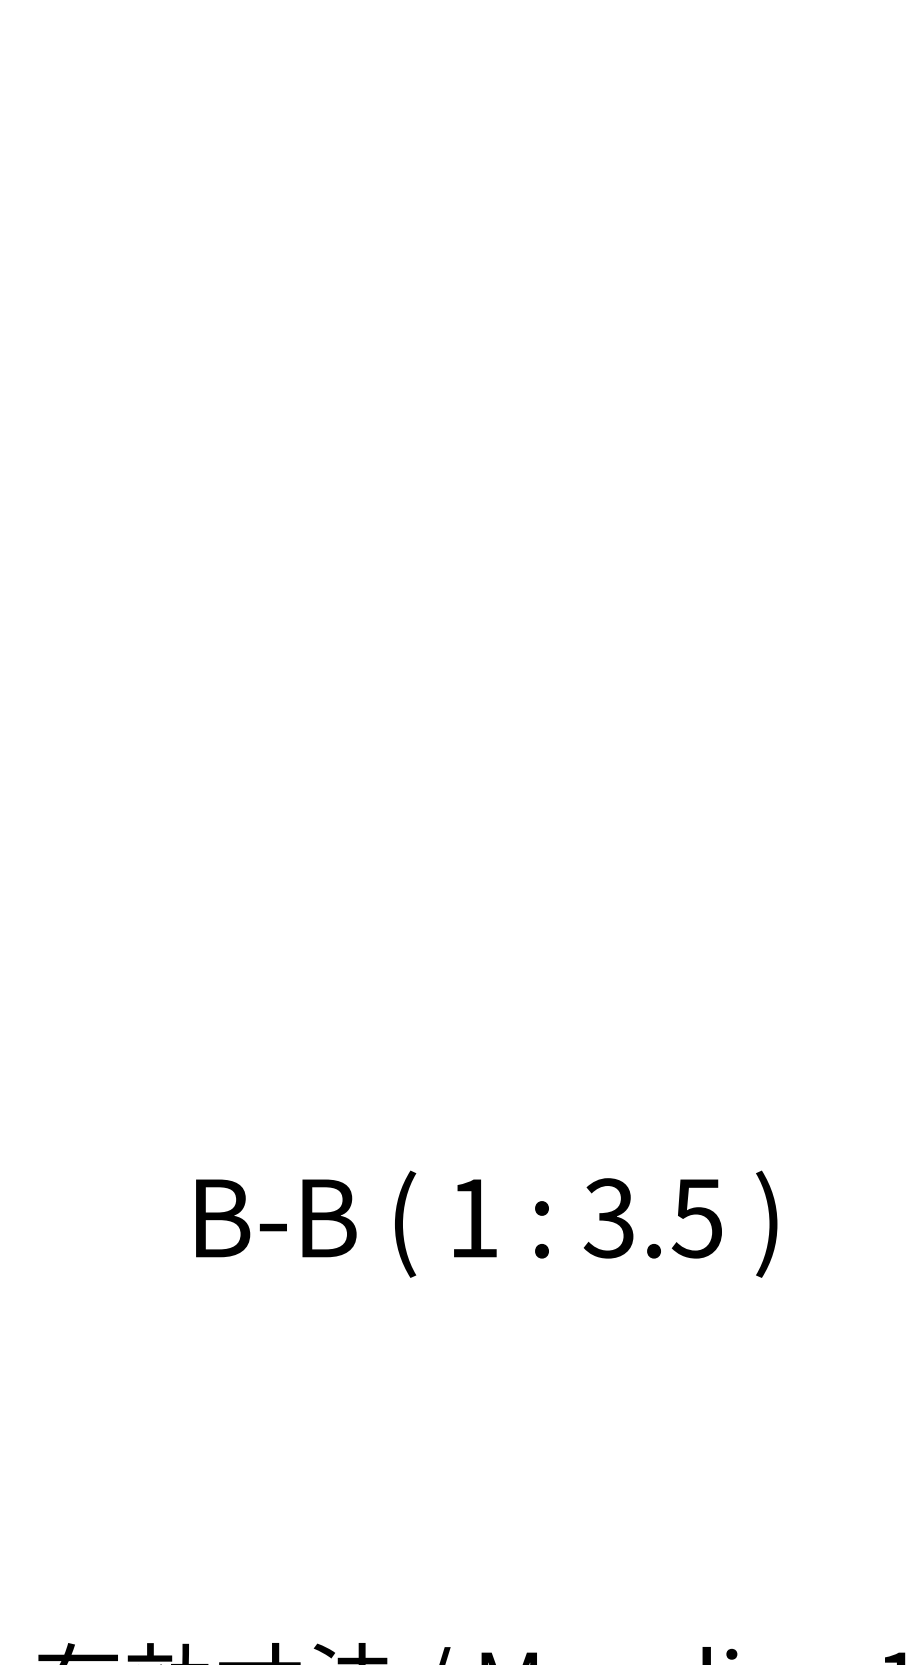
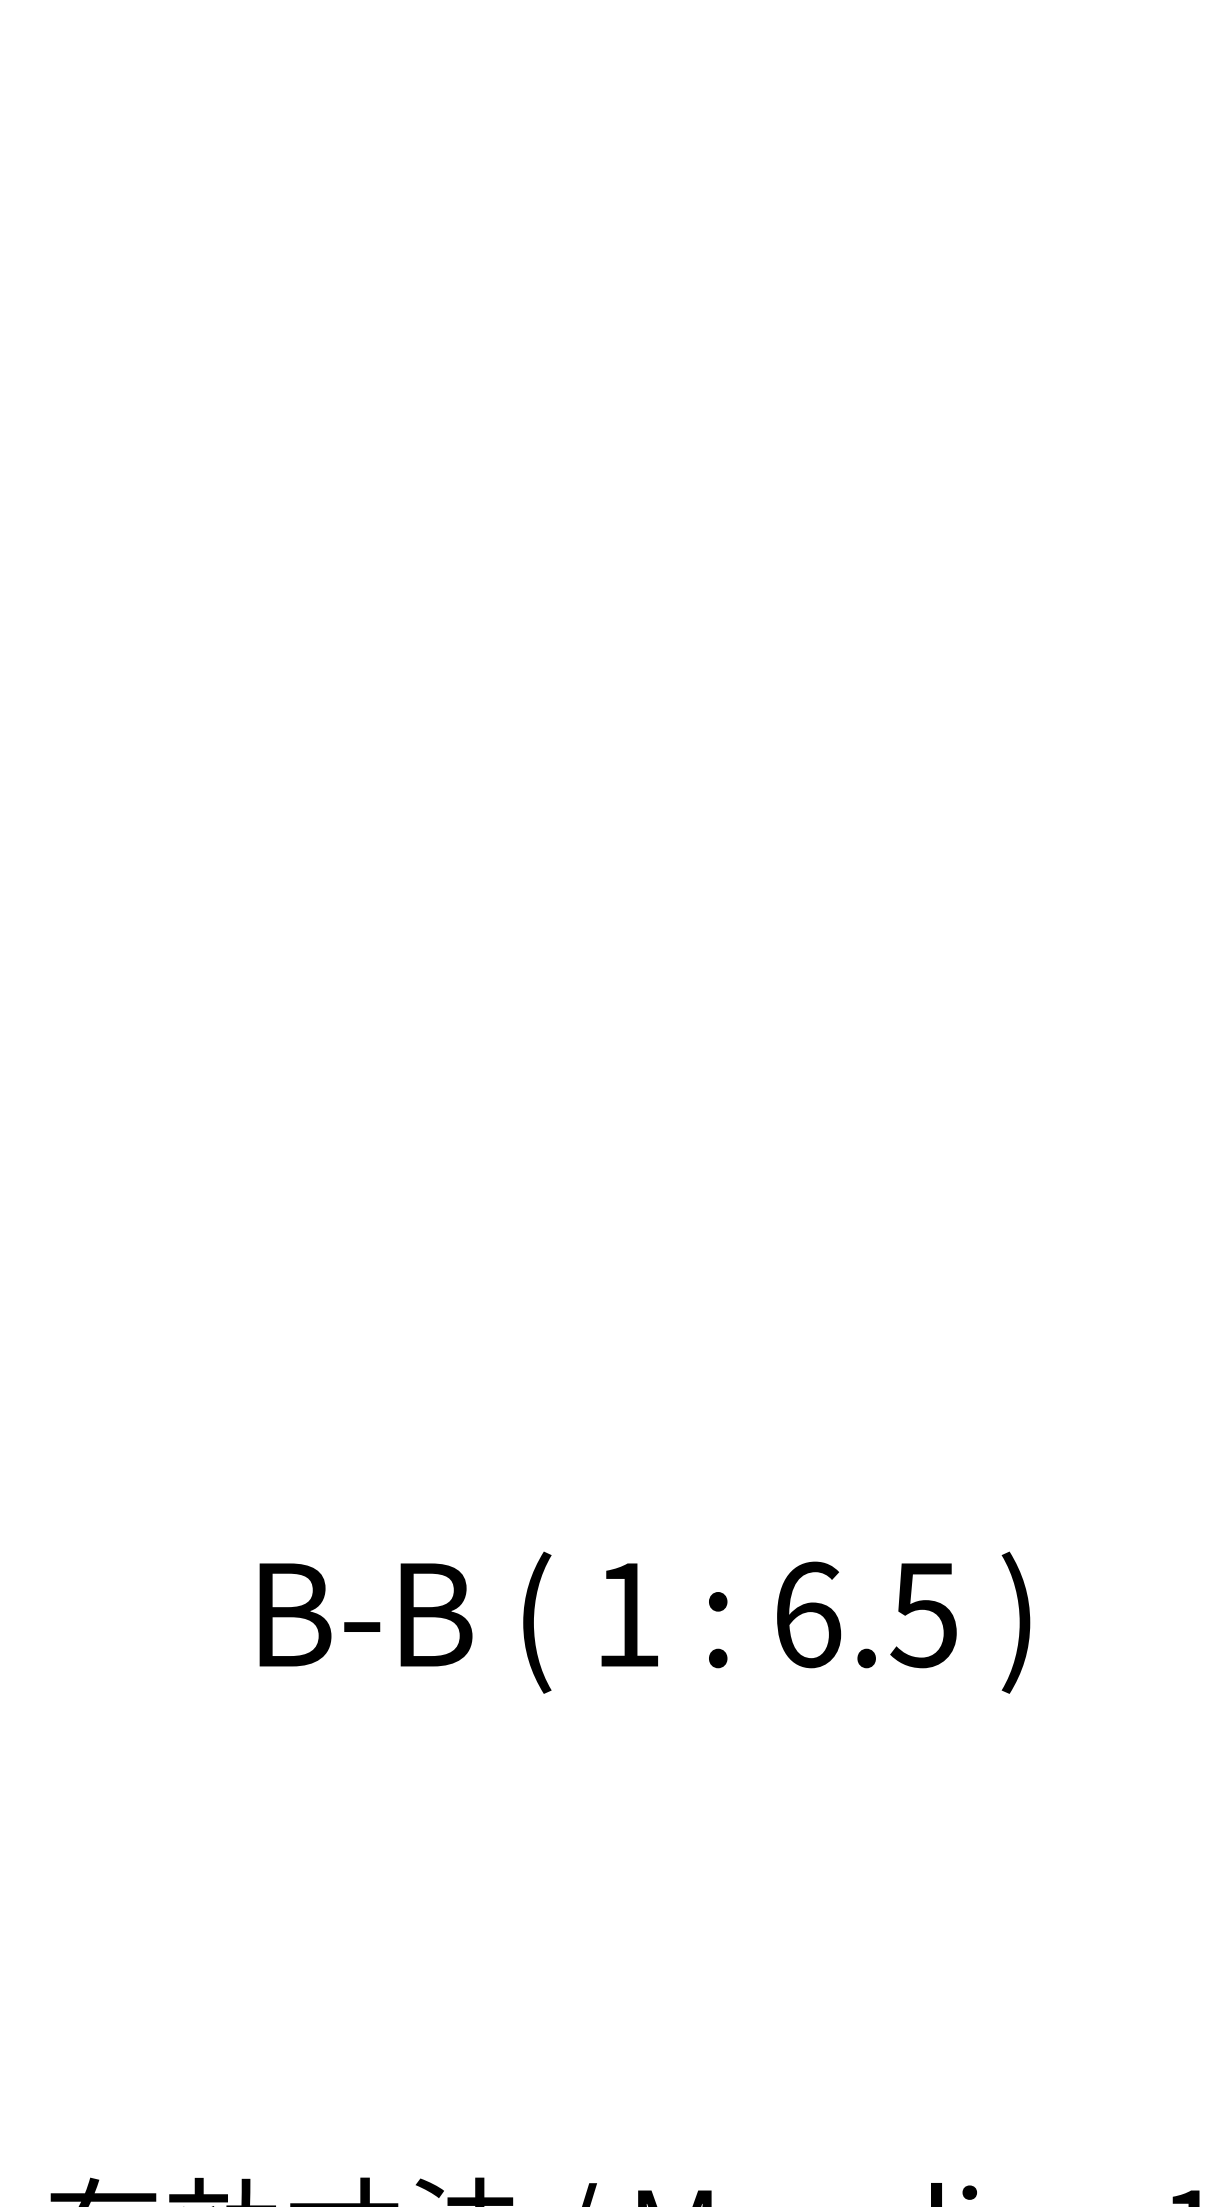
text: (609, 1218) -> (807, 1614), 3.5 -> 6.5

